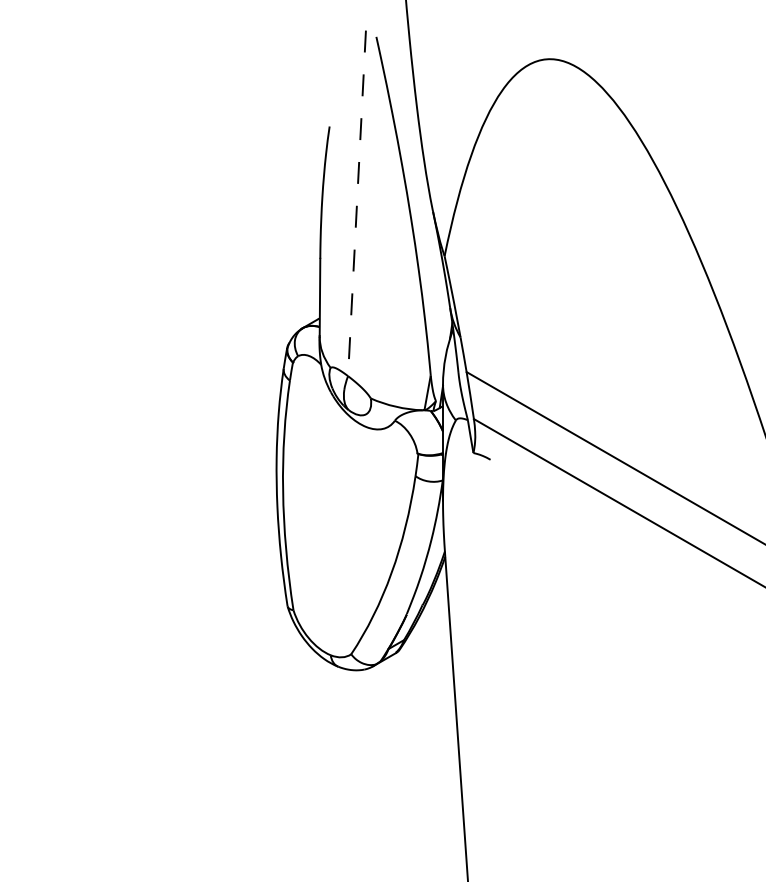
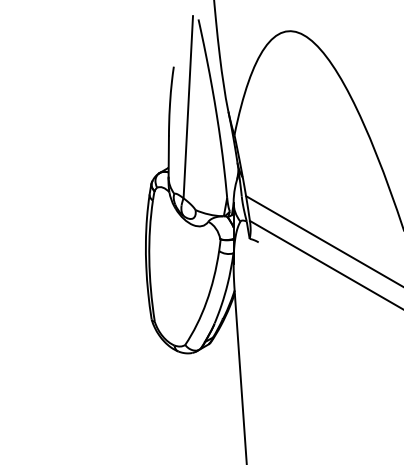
line: (357, 203) -> (188, 107), dashed -> solid

